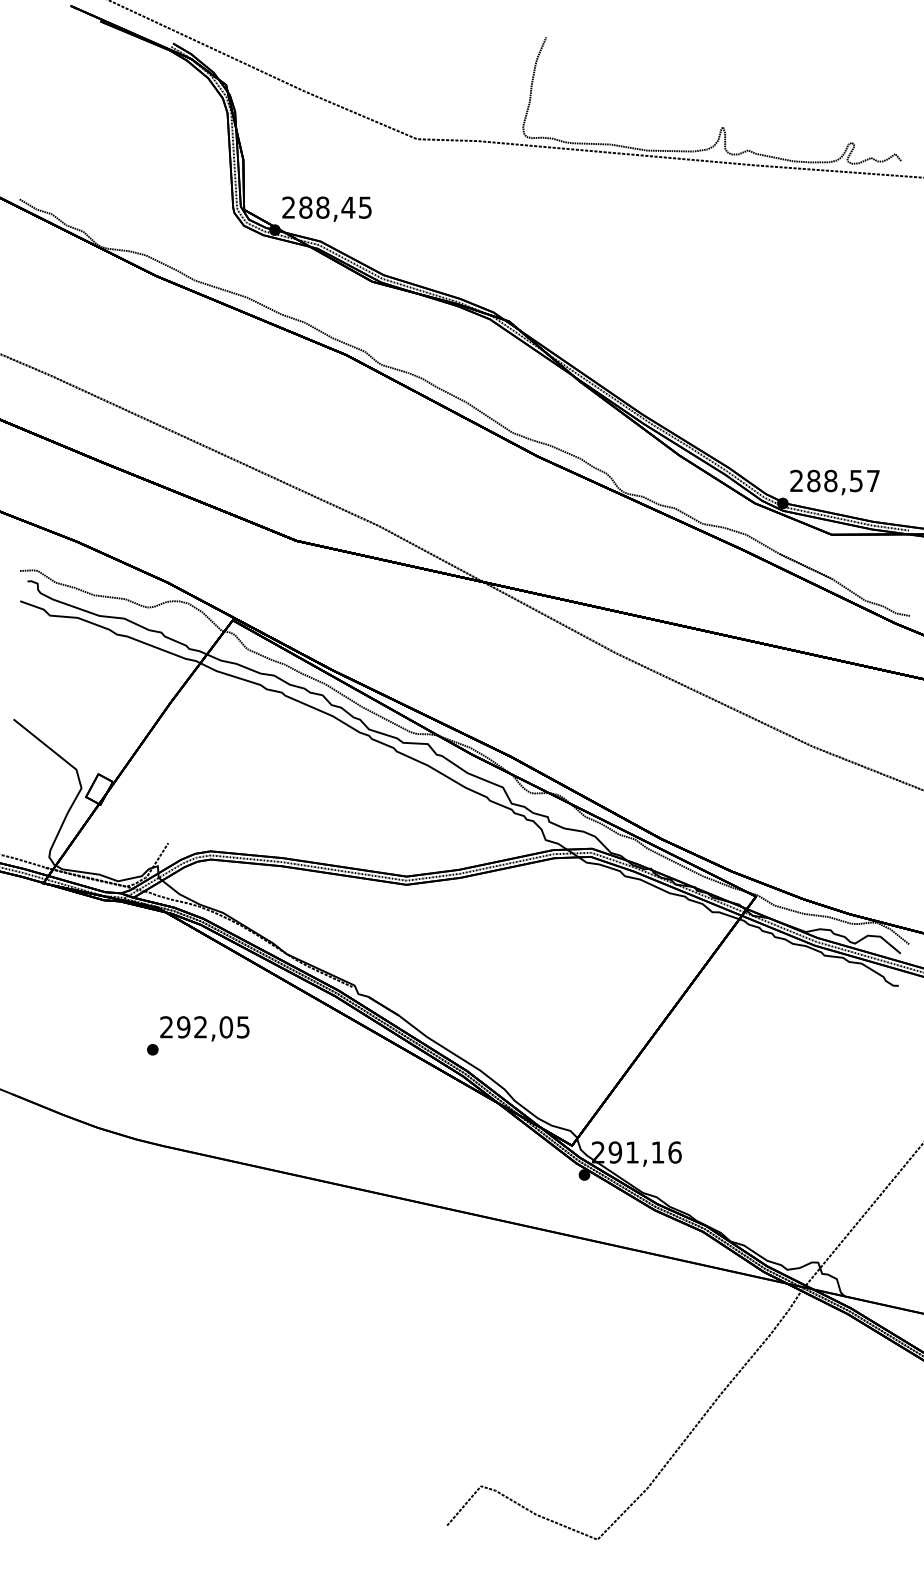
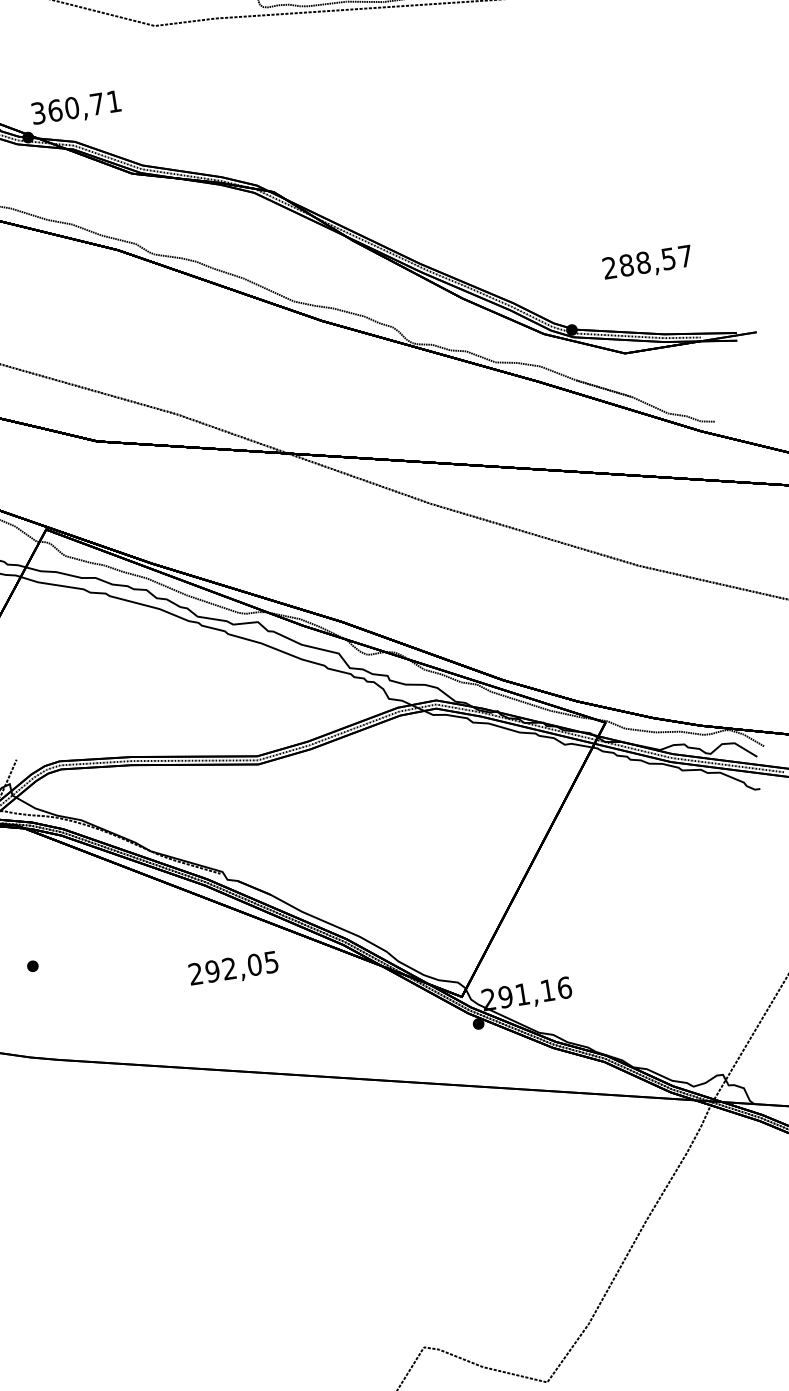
text: (326, 207) -> (75, 107), 288,45 -> 360,71
text: (834, 482) -> (647, 263), moved
text: (204, 1028) -> (233, 969), moved

